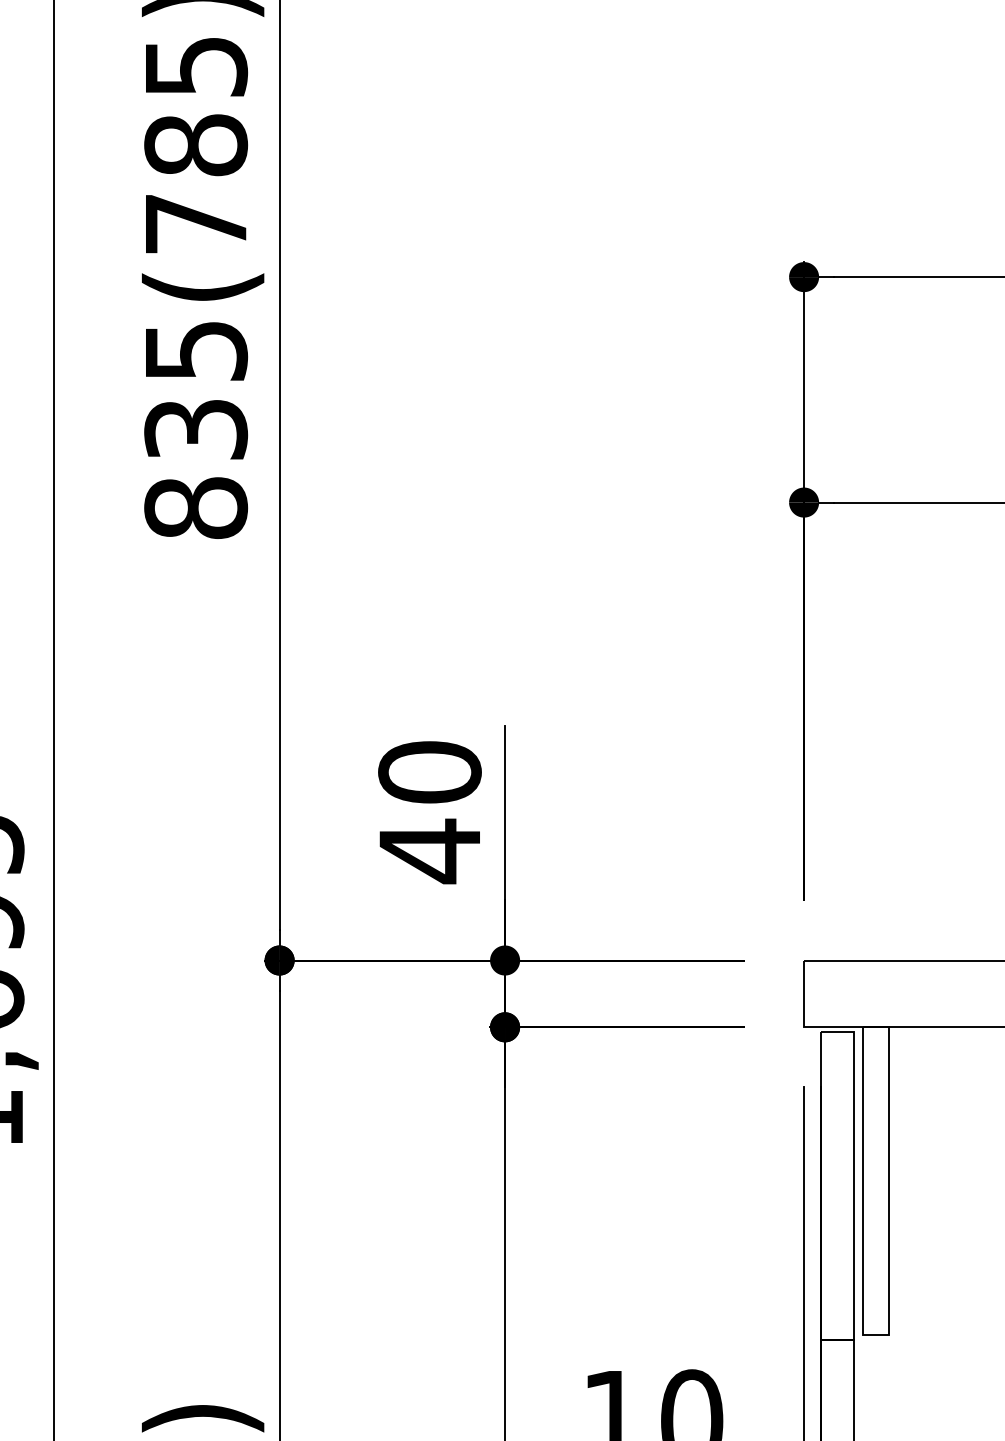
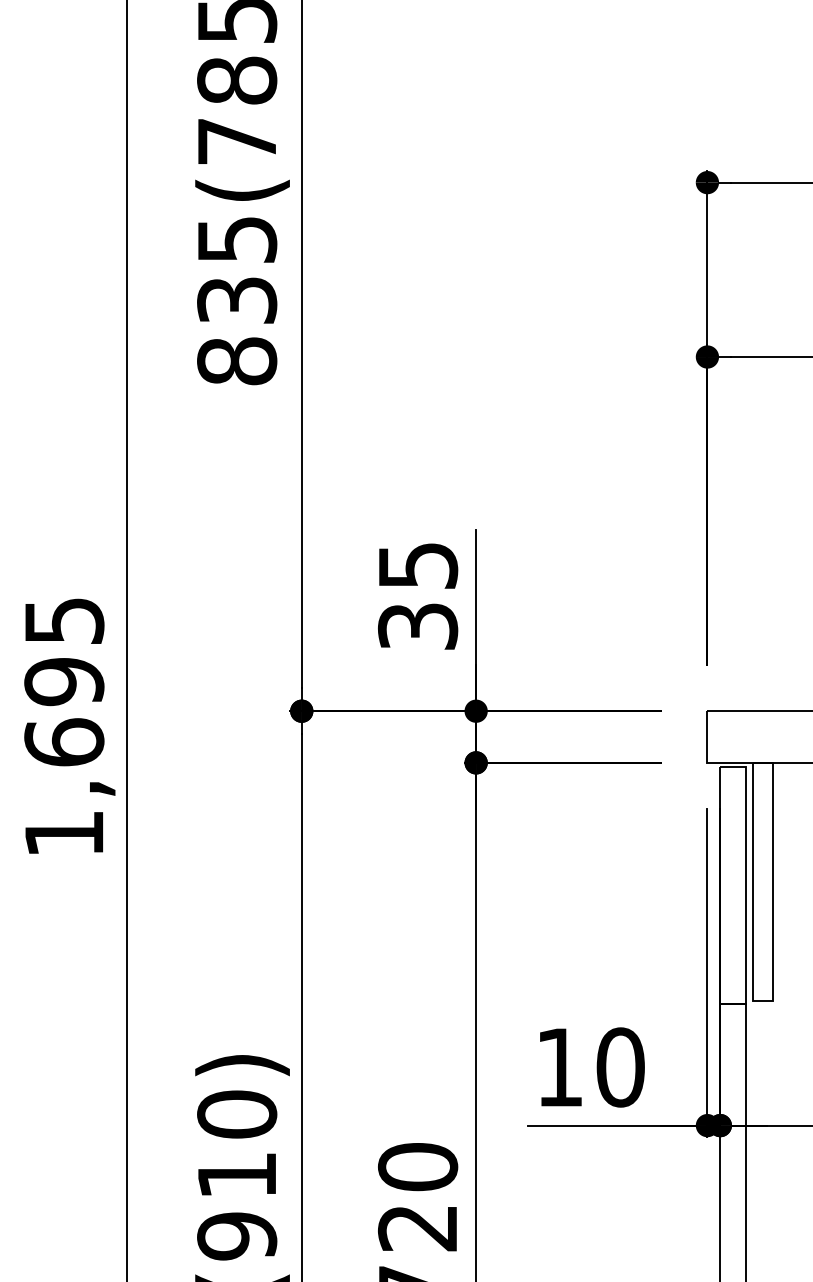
text: (429, 812) -> (417, 596), 40 -> 35

